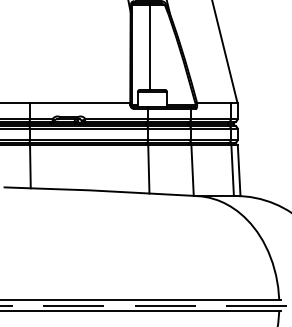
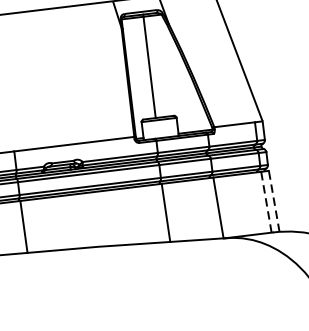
line: (232, 170) -> (266, 202), solid -> dashed
line: (239, 170) -> (274, 201), solid -> dashed

